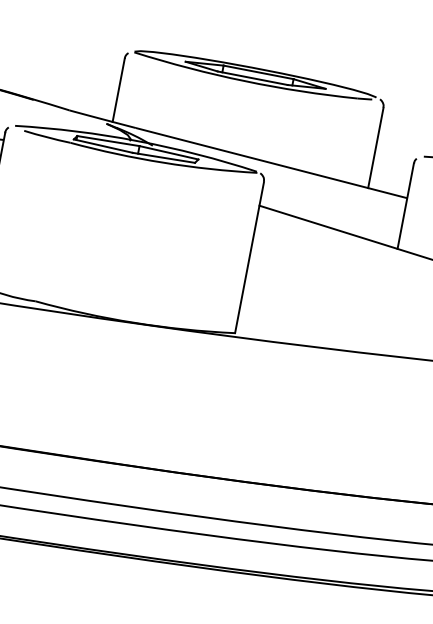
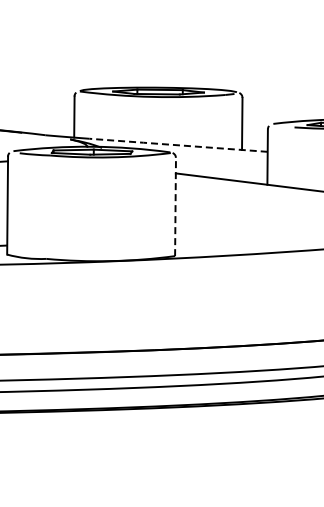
line: (269, 163) -> (177, 145), solid -> dashed
line: (249, 256) -> (175, 206), solid -> dashed

